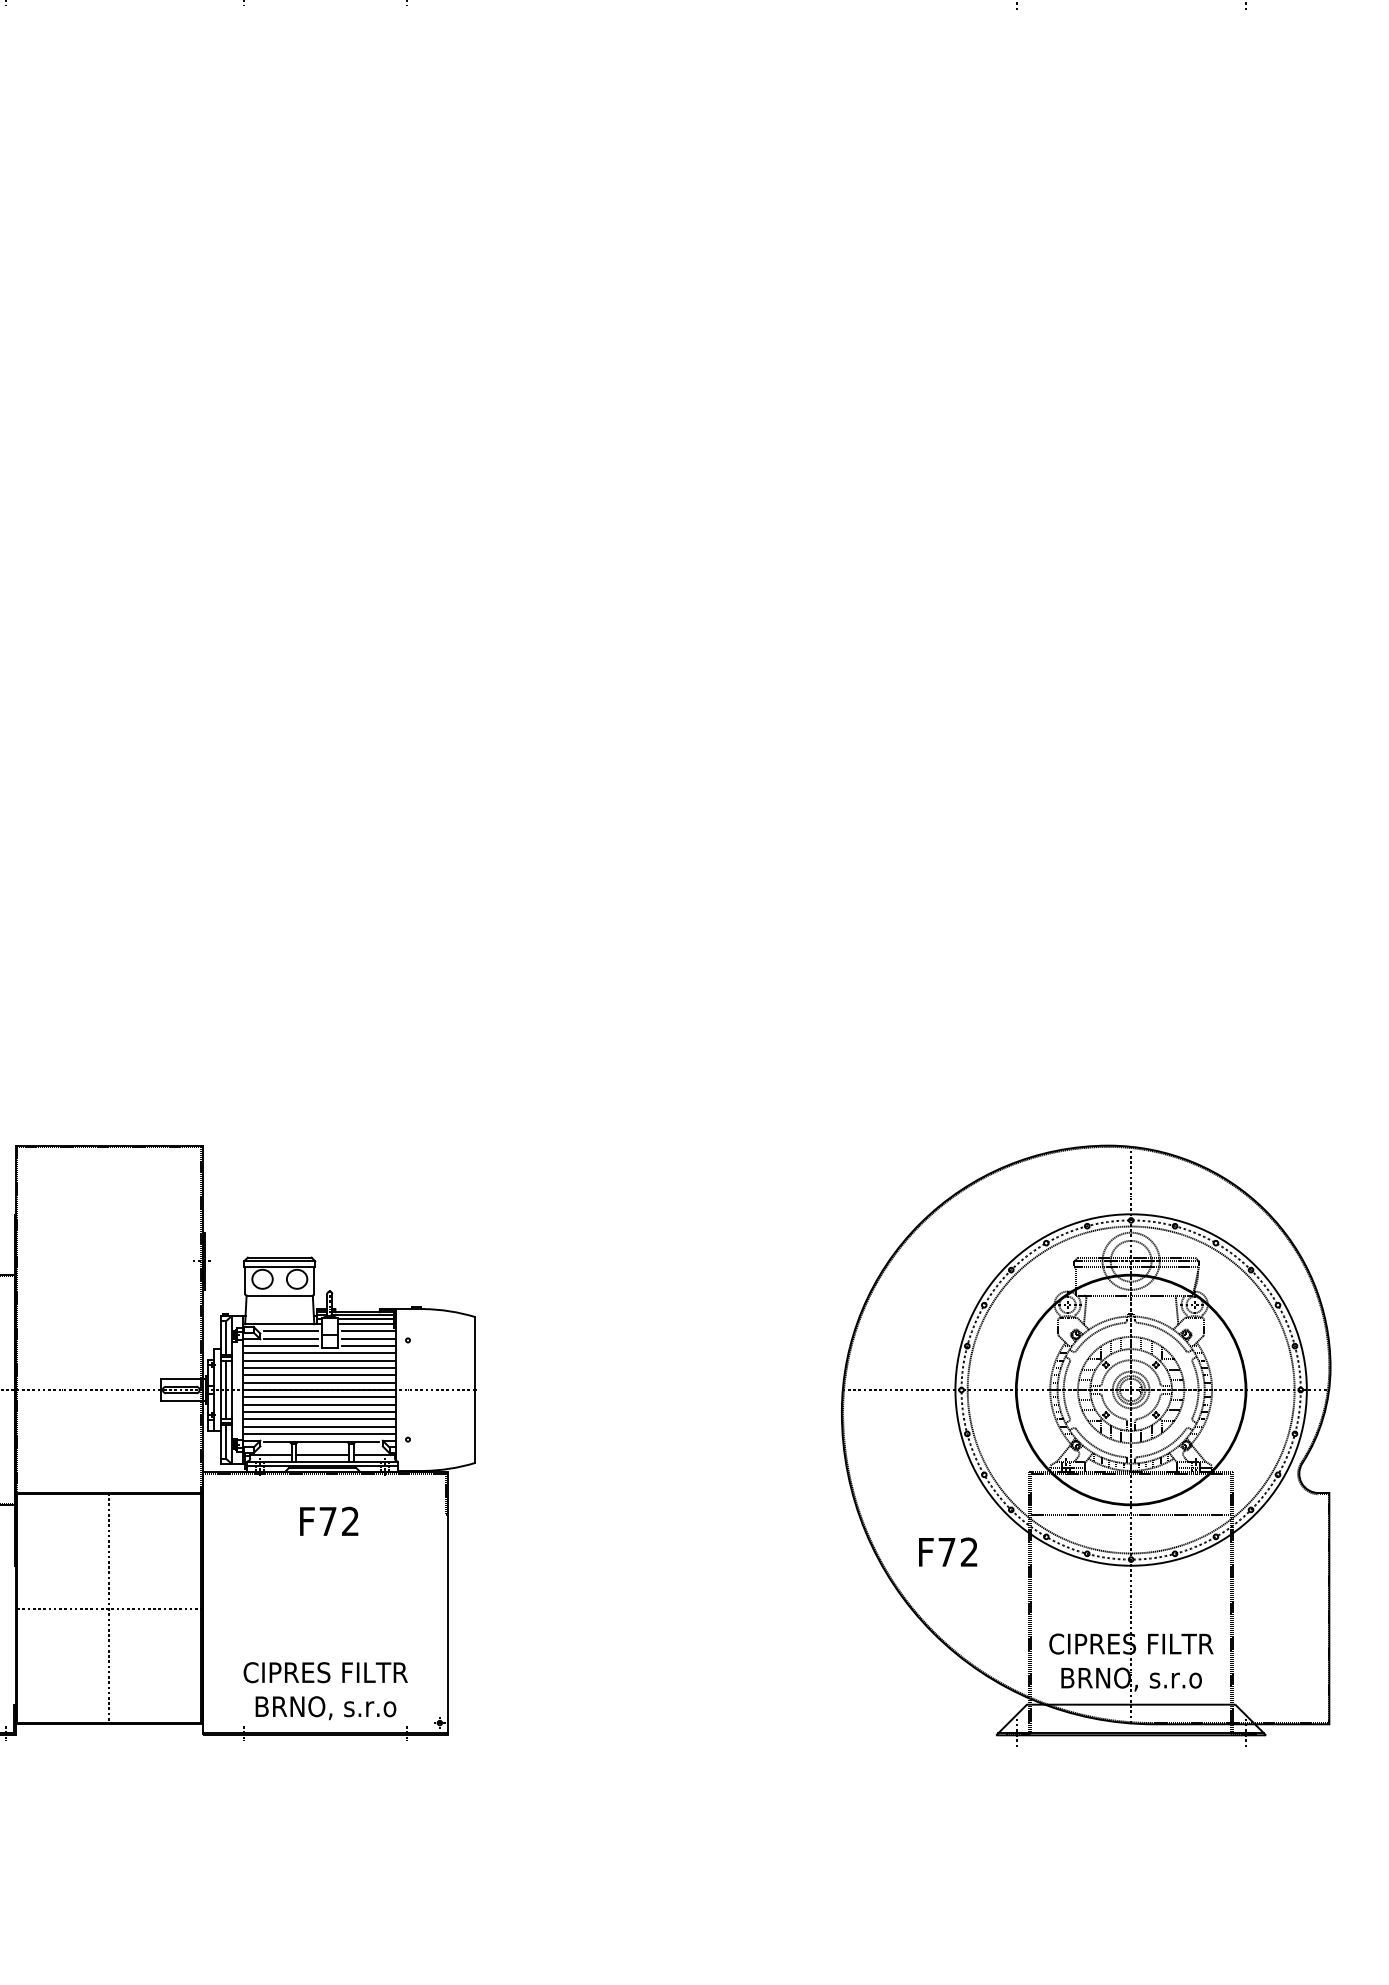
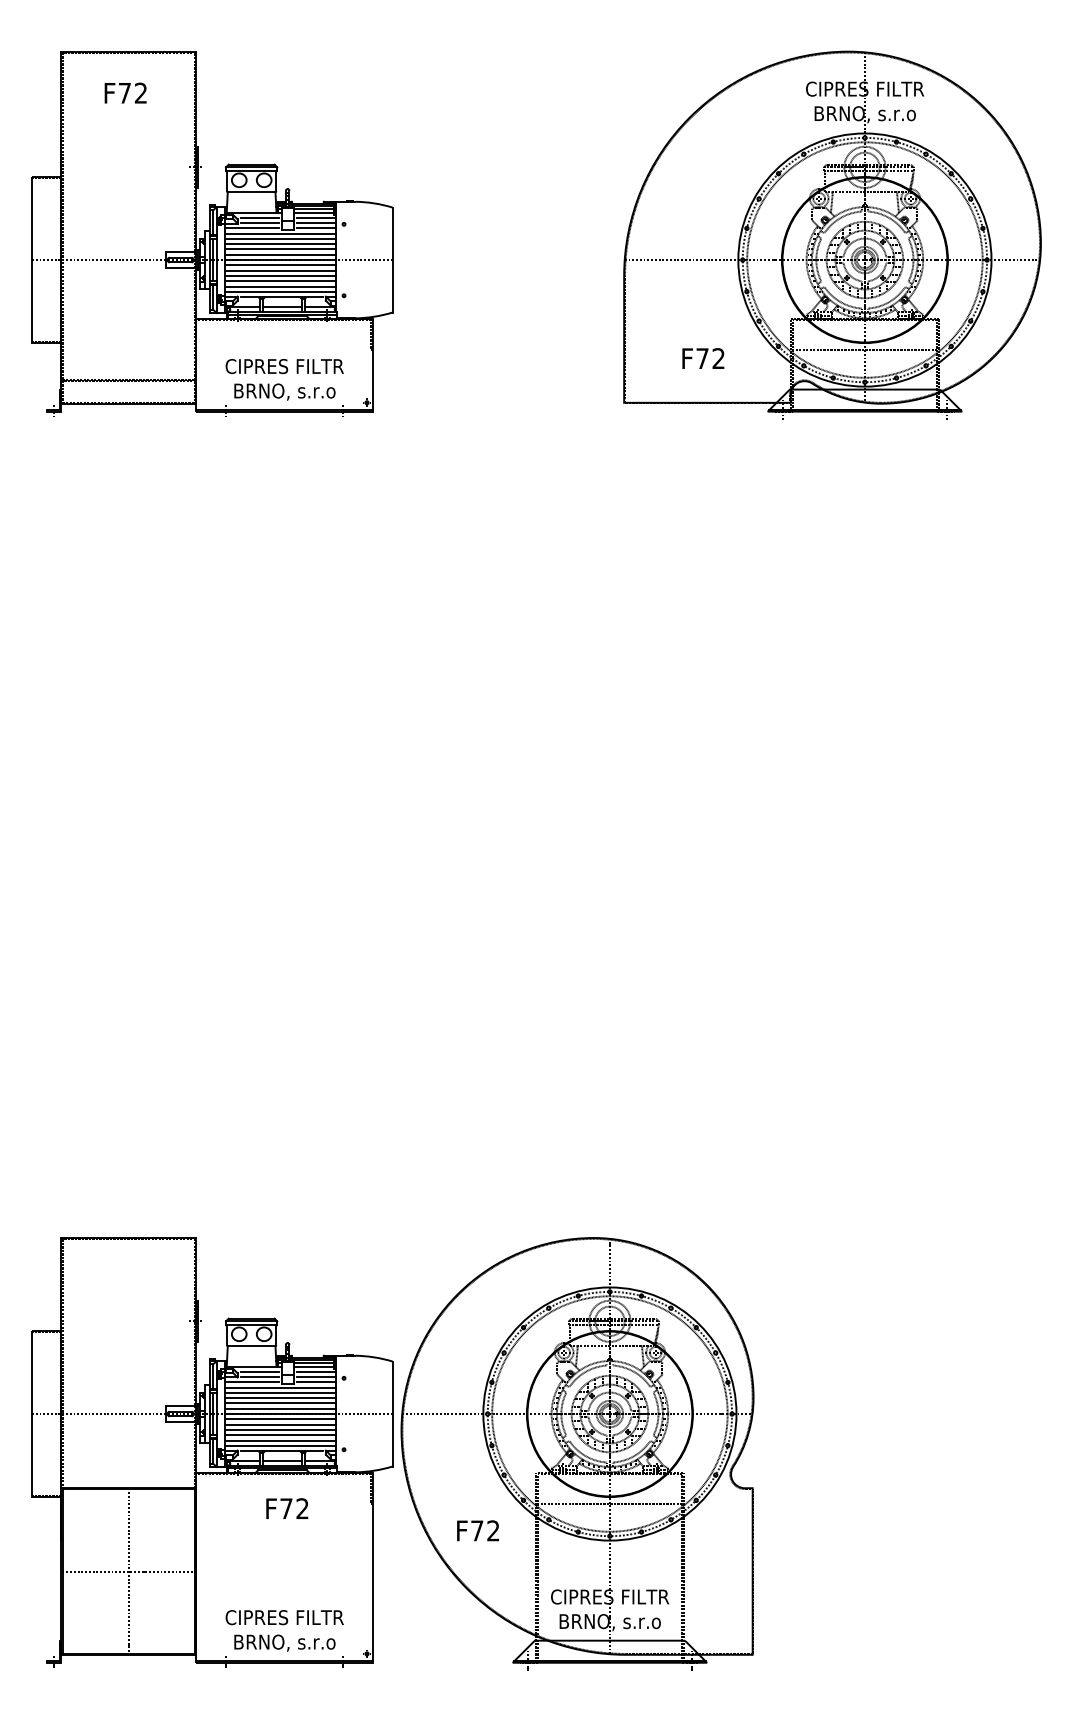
part: (1086, 1444) -> (577, 1453), moved

